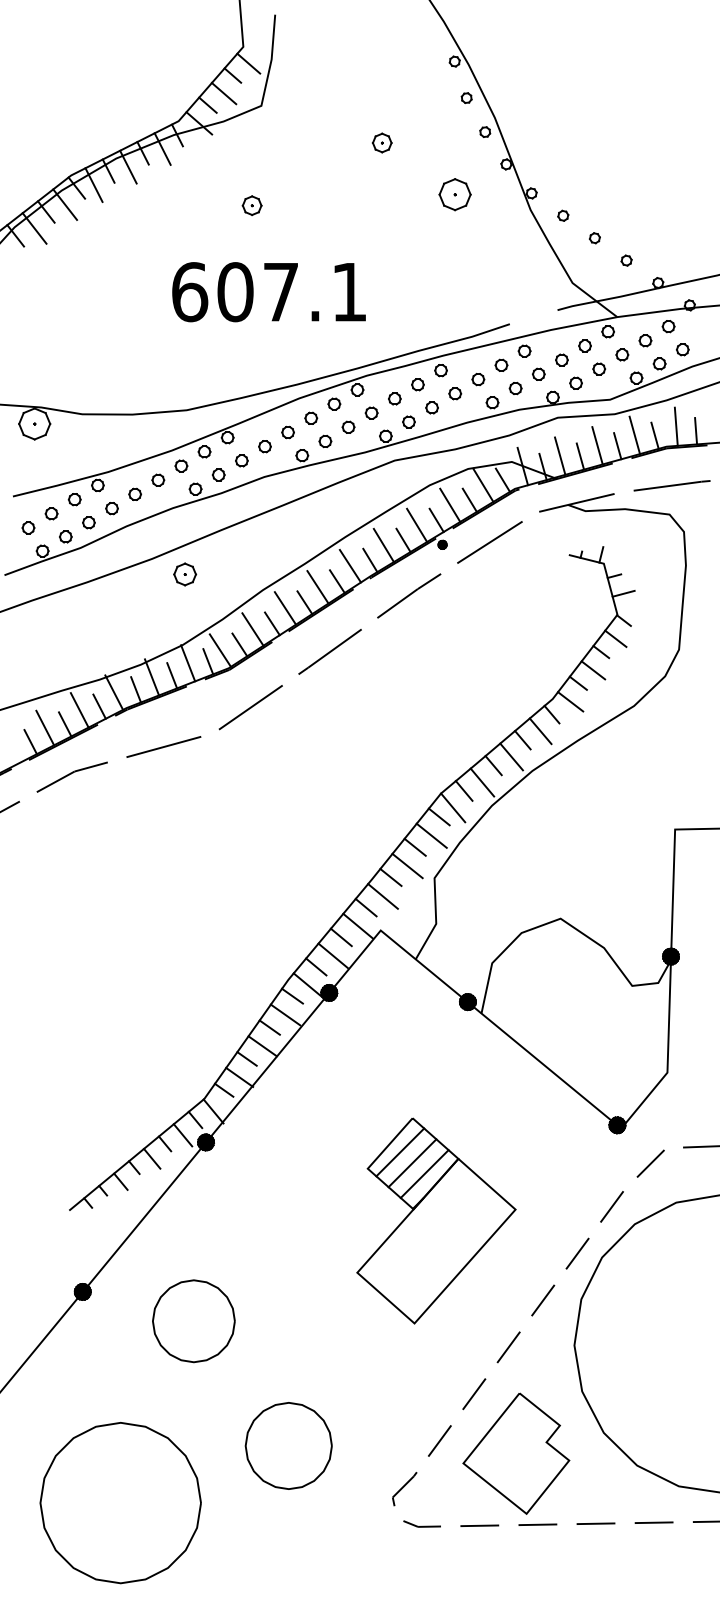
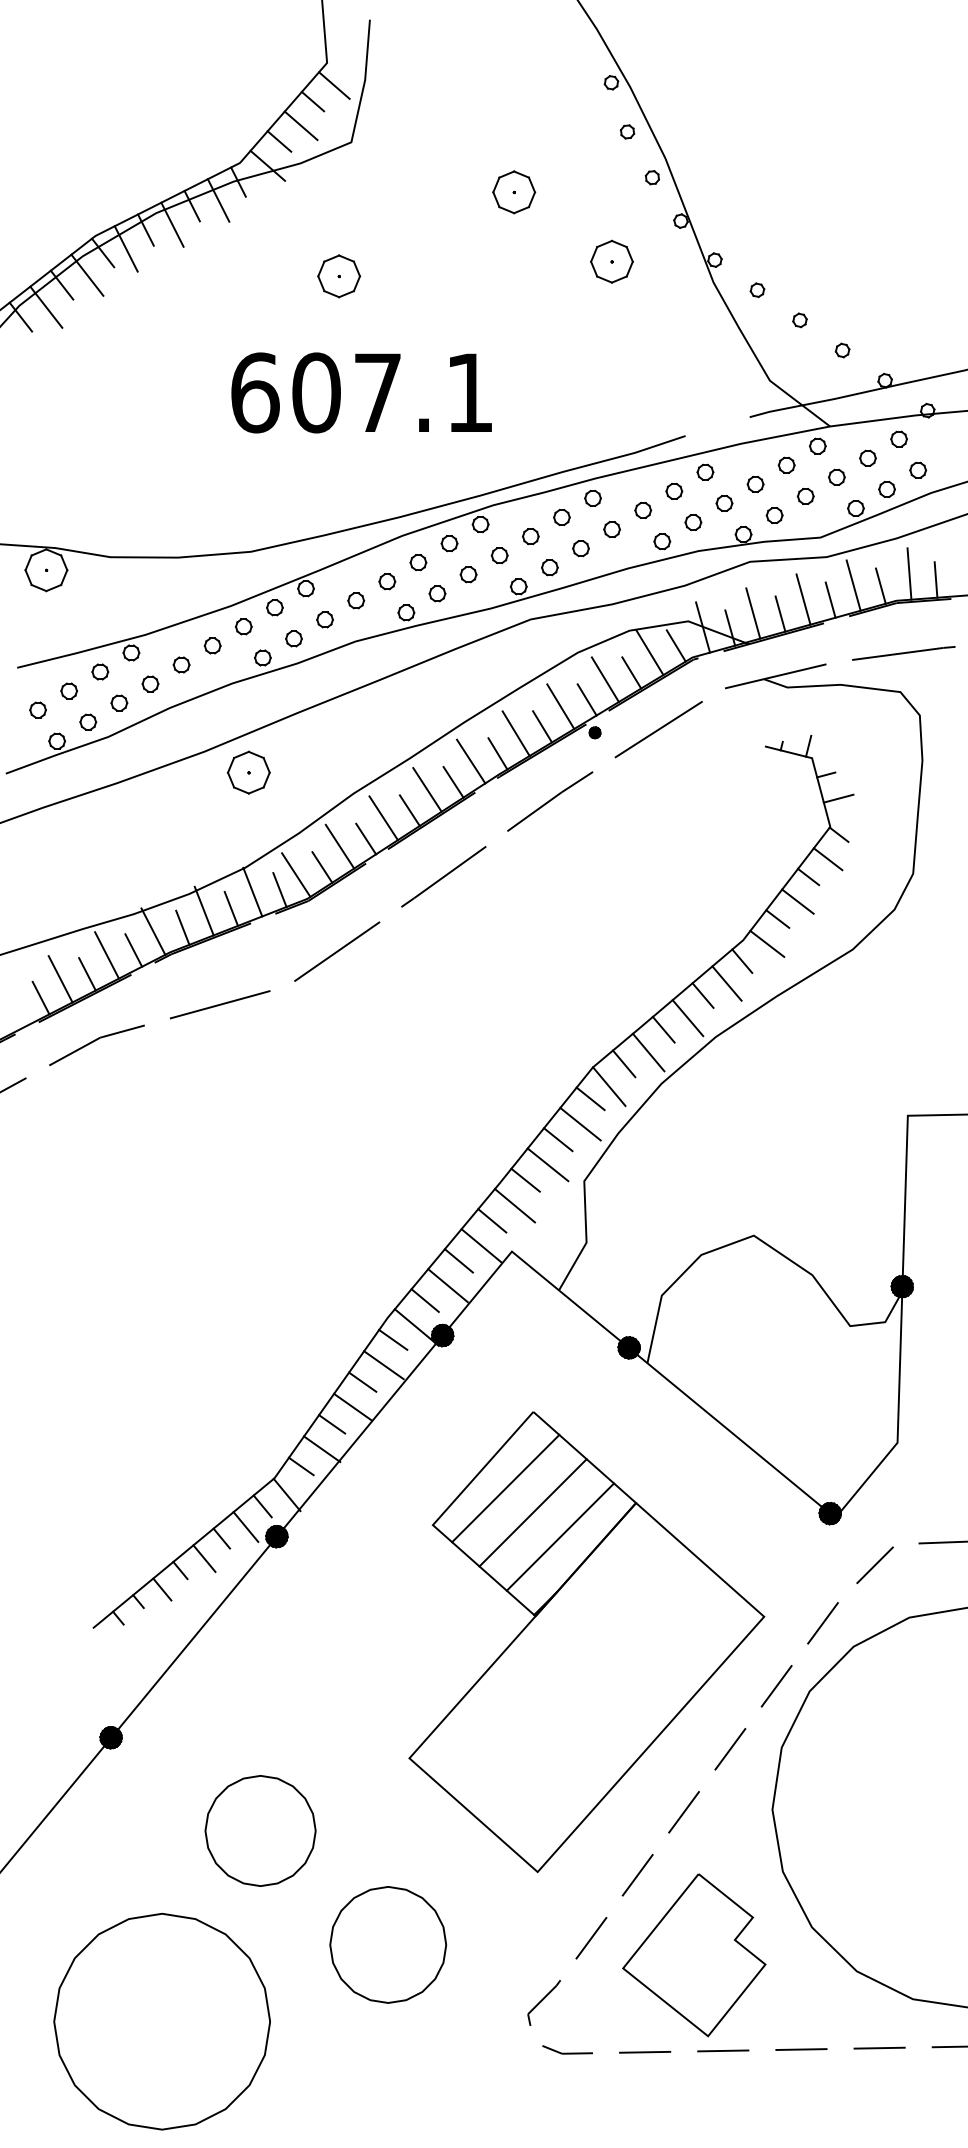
part: (381, 142) -> (512, 191), size x1.67
part: (251, 205) -> (338, 276), size x1.67
part: (184, 574) -> (247, 772), size x1.43
part: (436, 1220) -> (586, 1641), size x1.67
part: (193, 1321) -> (260, 1831), moved

